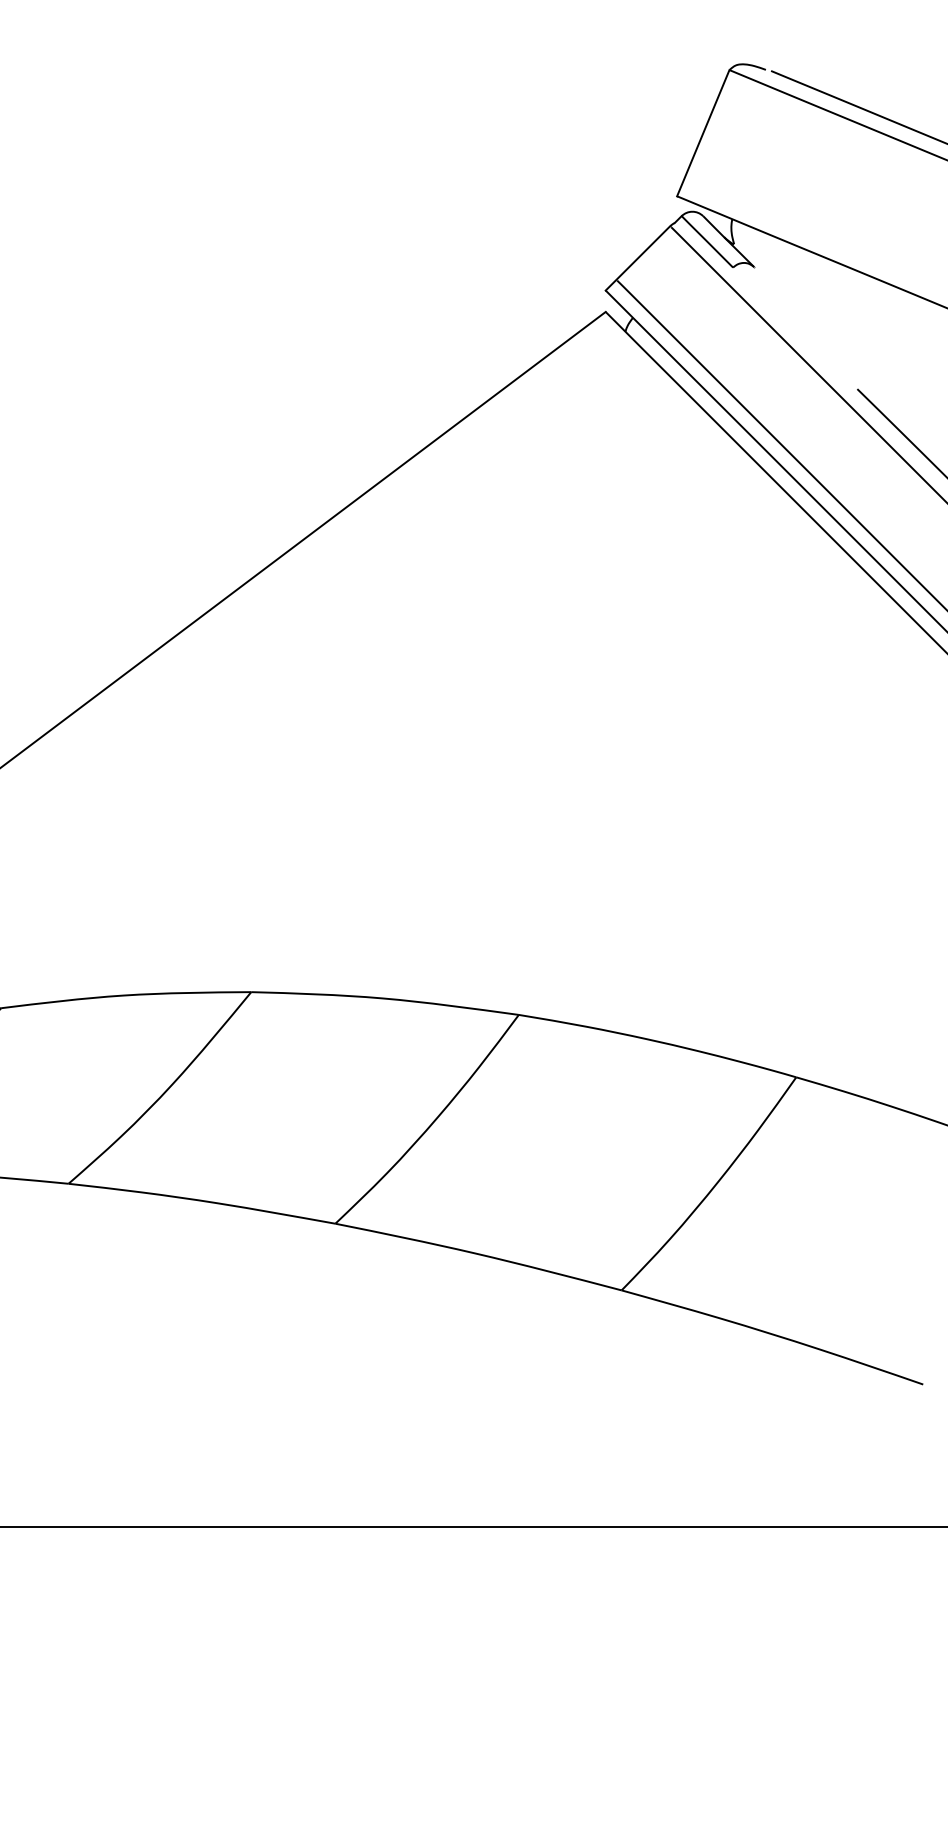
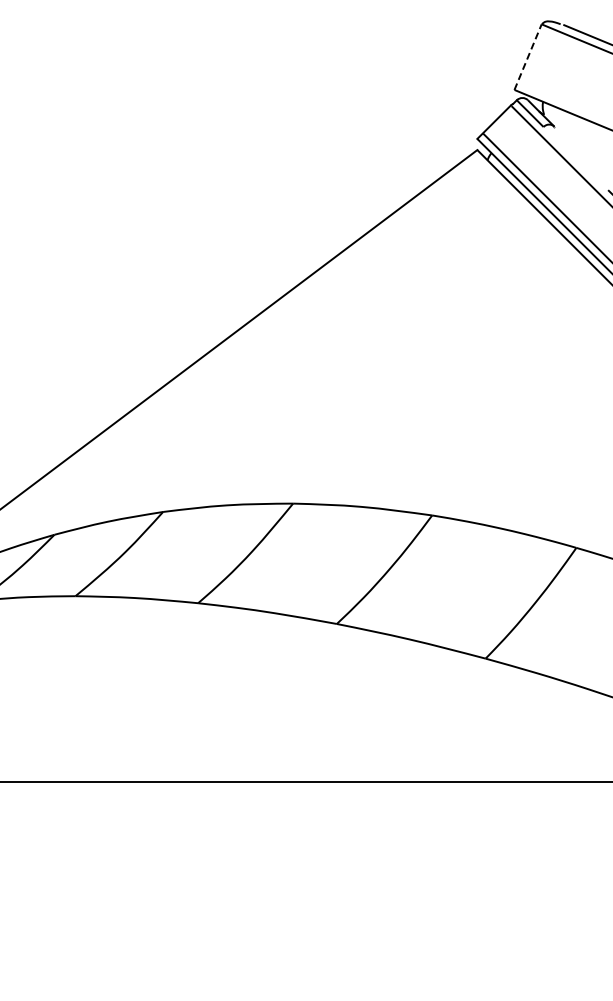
line: (704, 133) -> (528, 57), solid -> dashed

